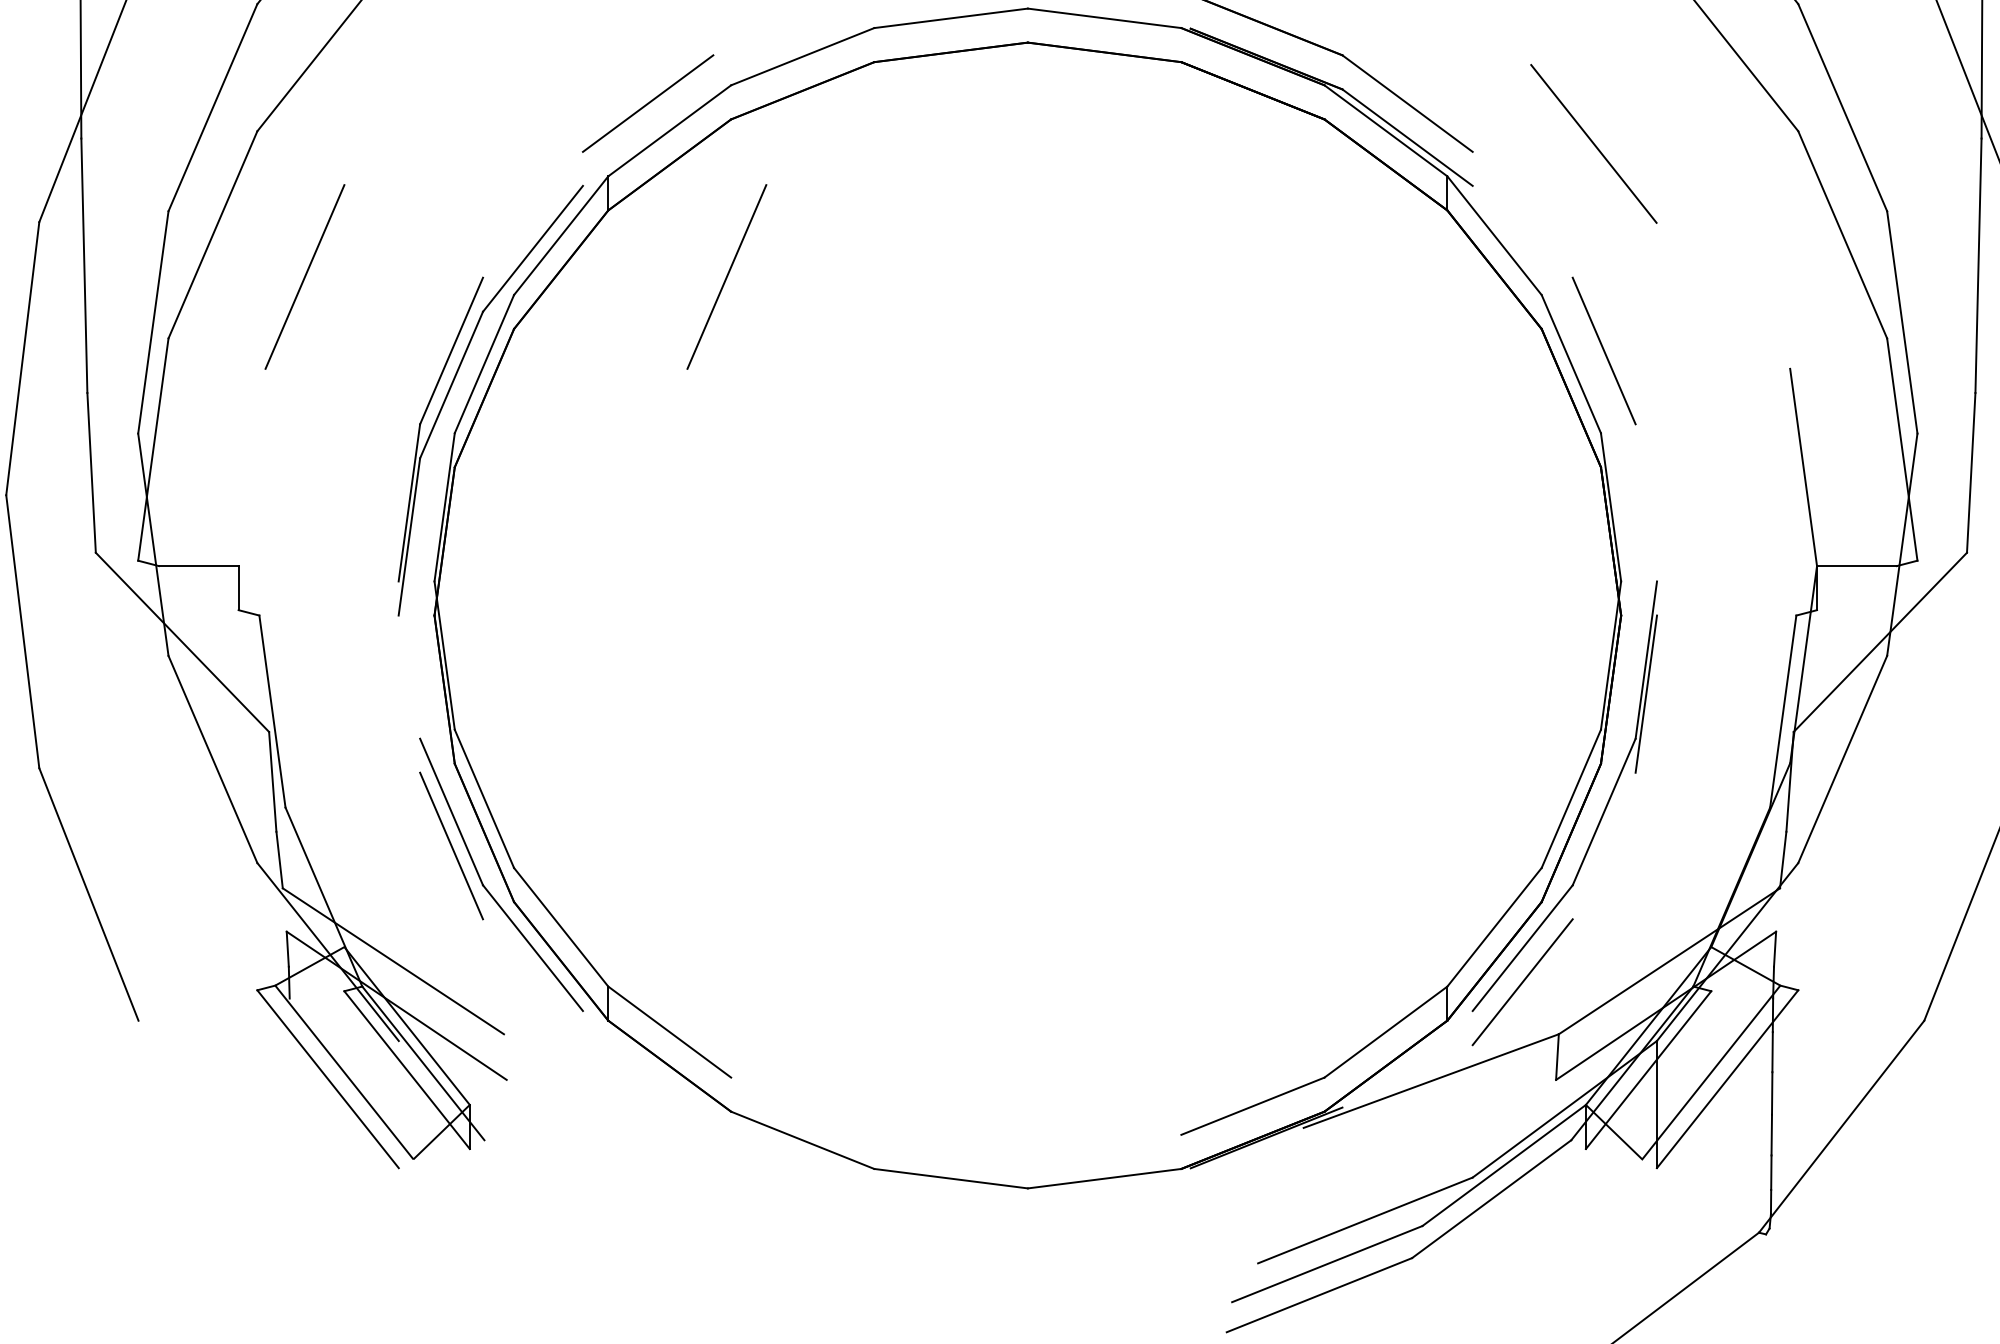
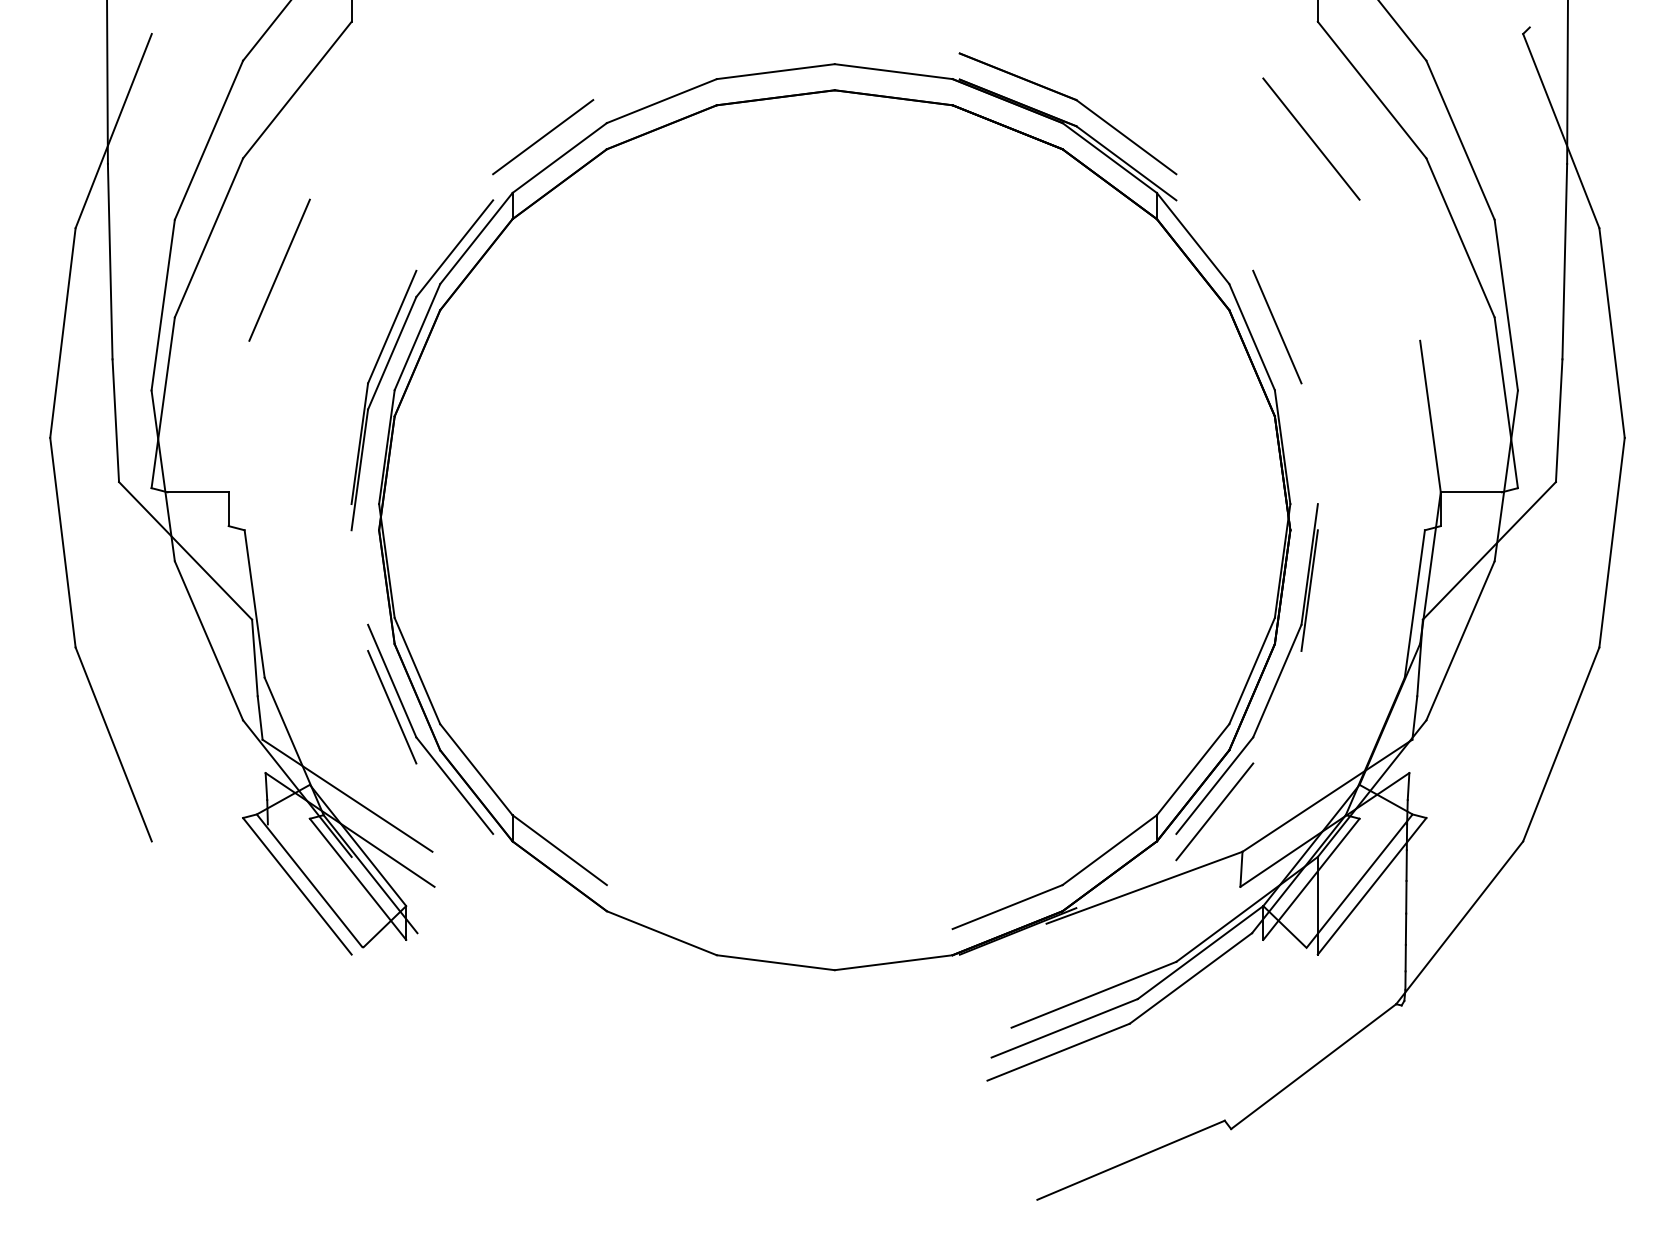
line: (1593, 143) -> (1311, 138), moved
line: (726, 275) -> (603, 269), removed

